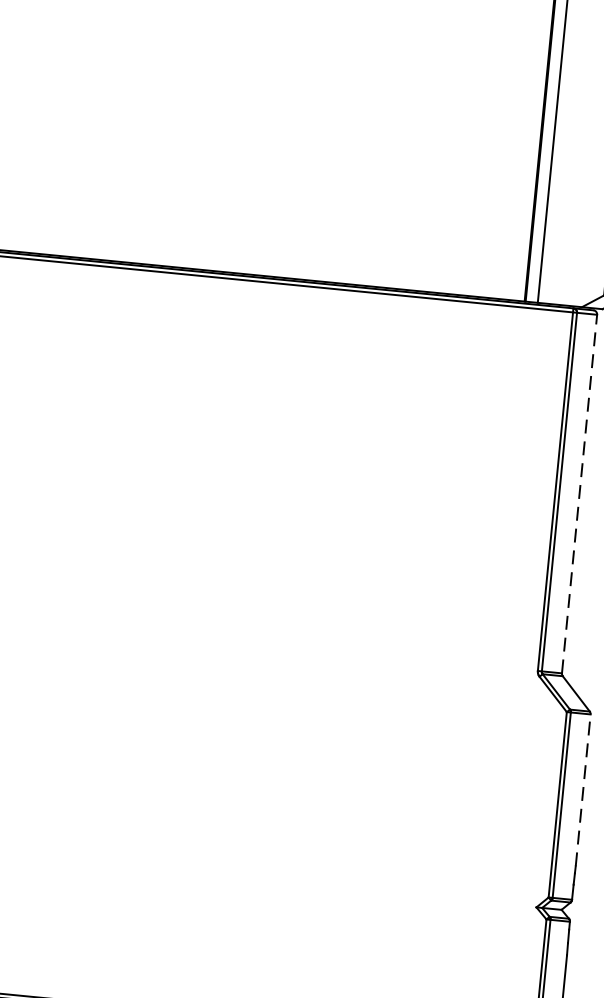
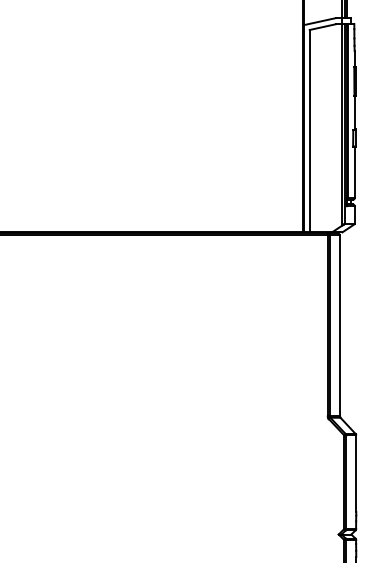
line: (578, 493) -> (339, 325), dashed -> solid
line: (583, 789) -> (356, 473), dashed -> solid

